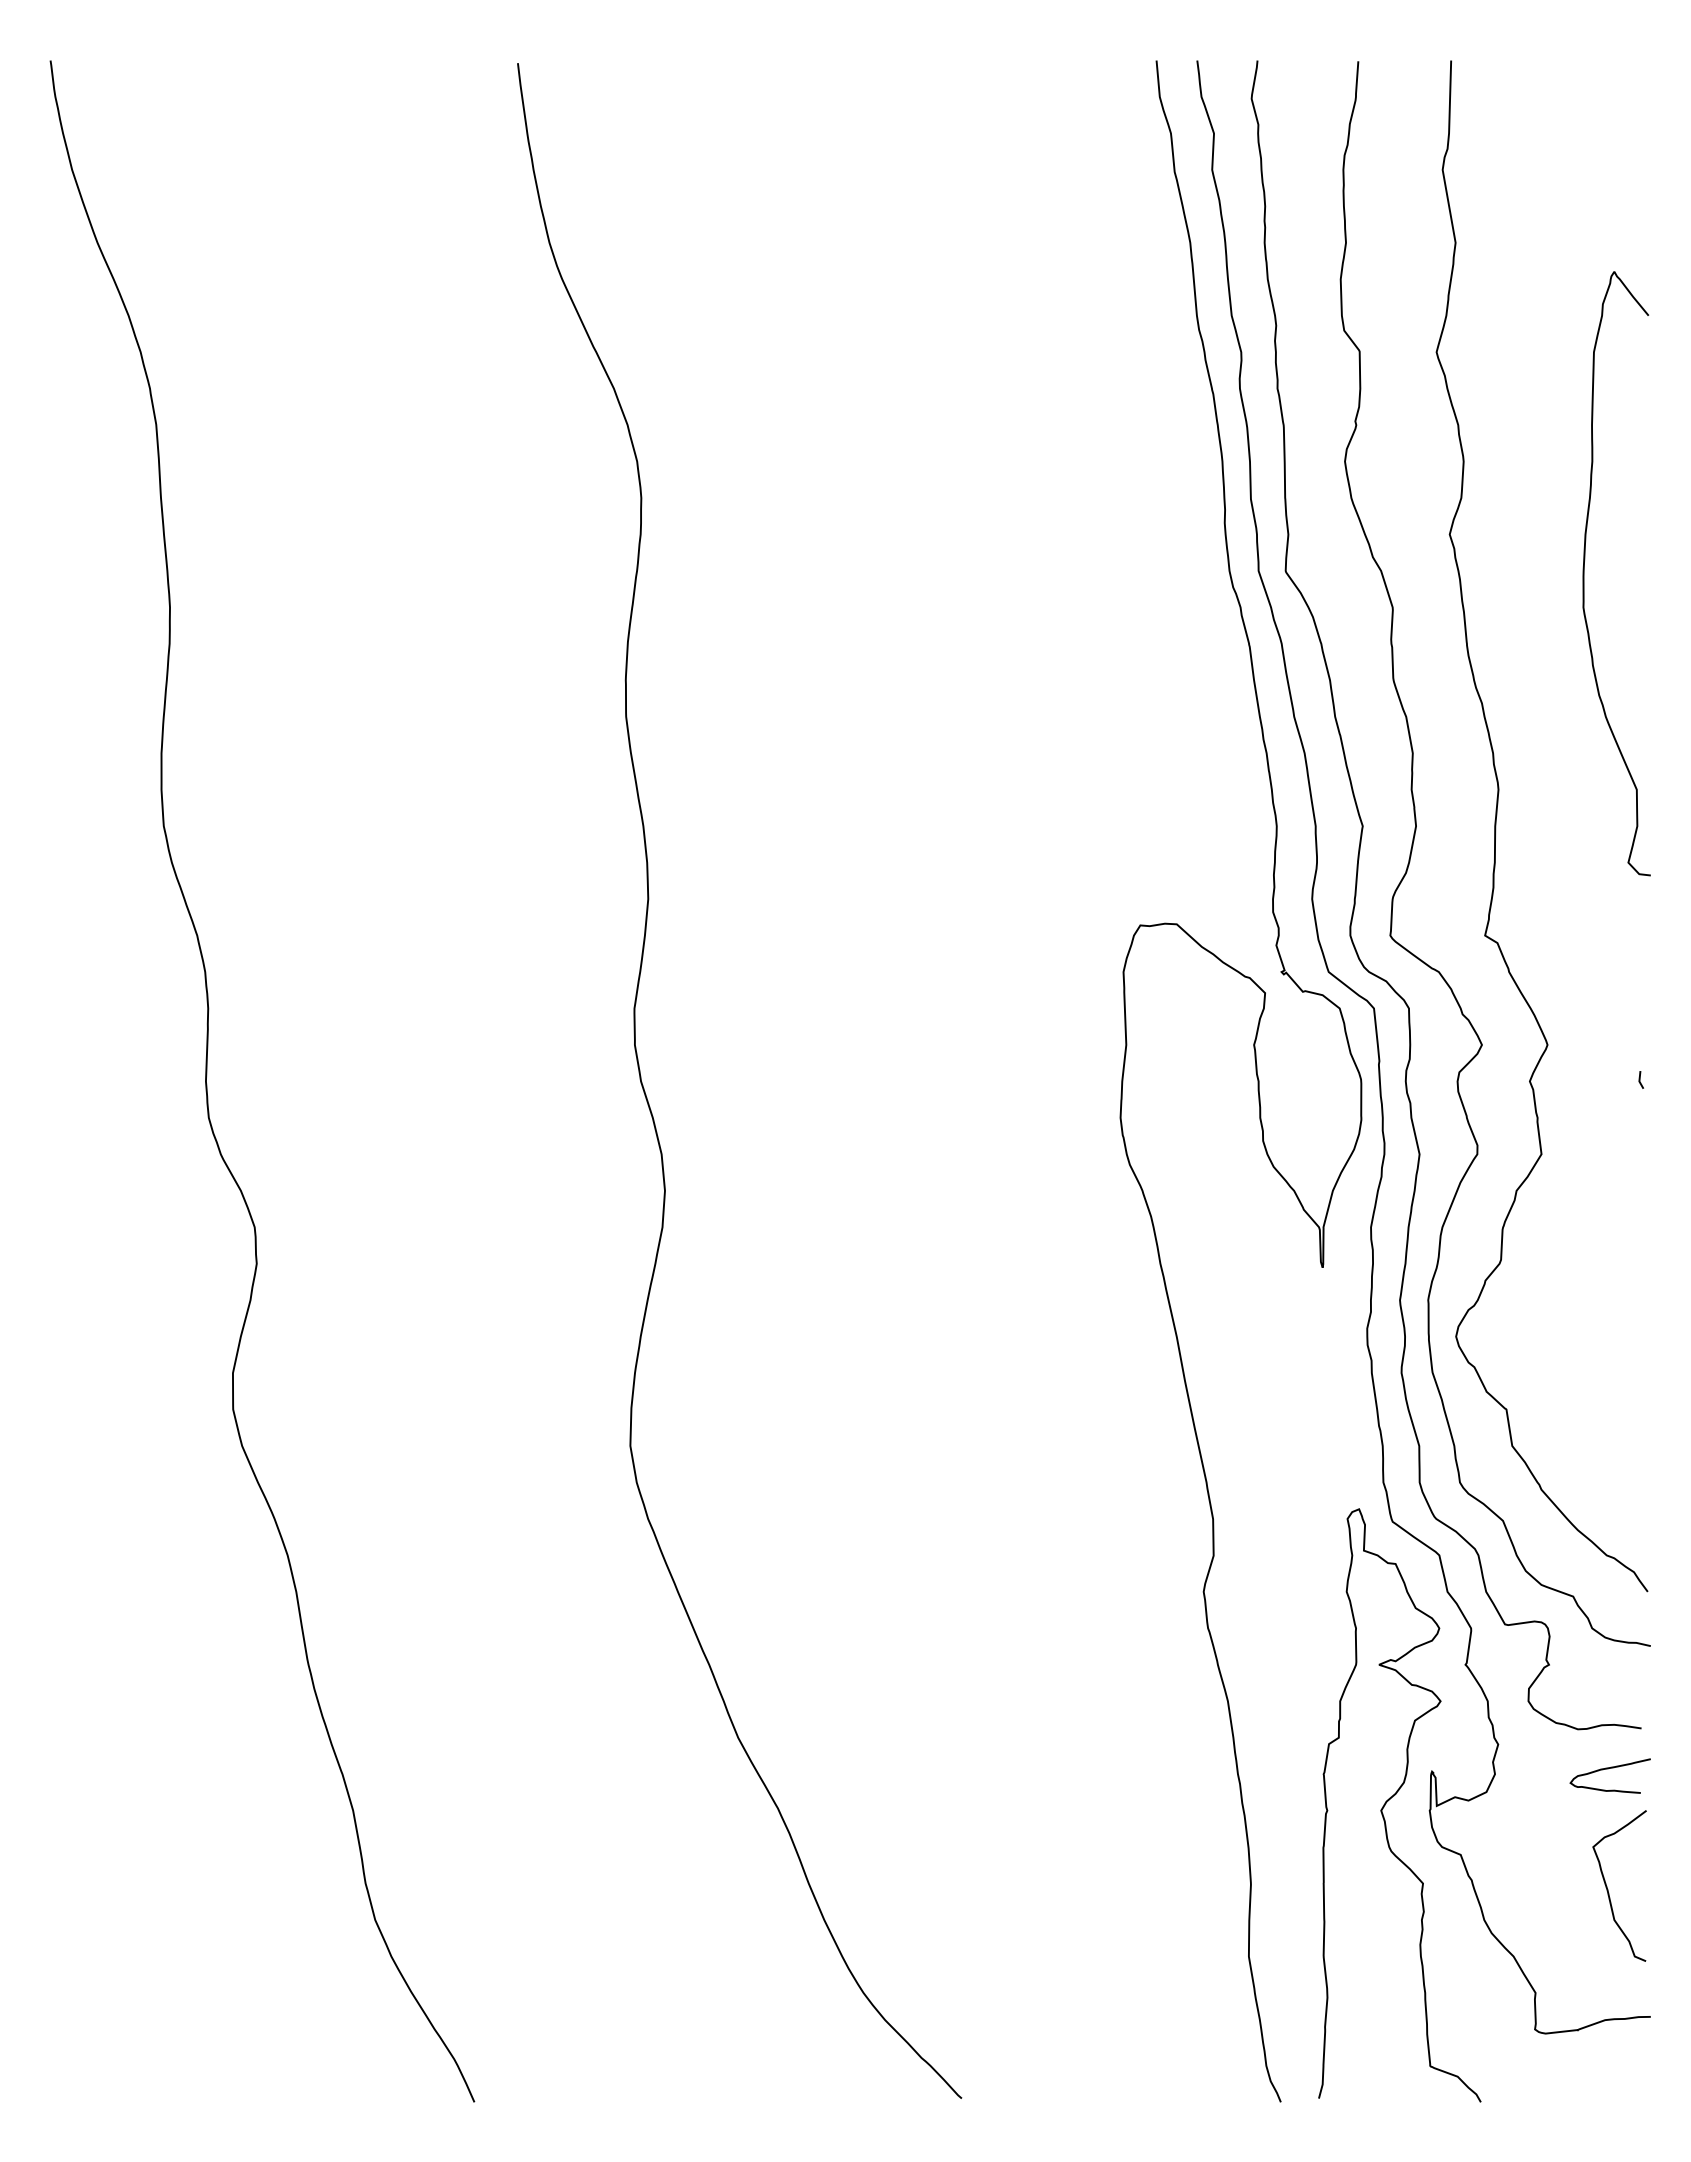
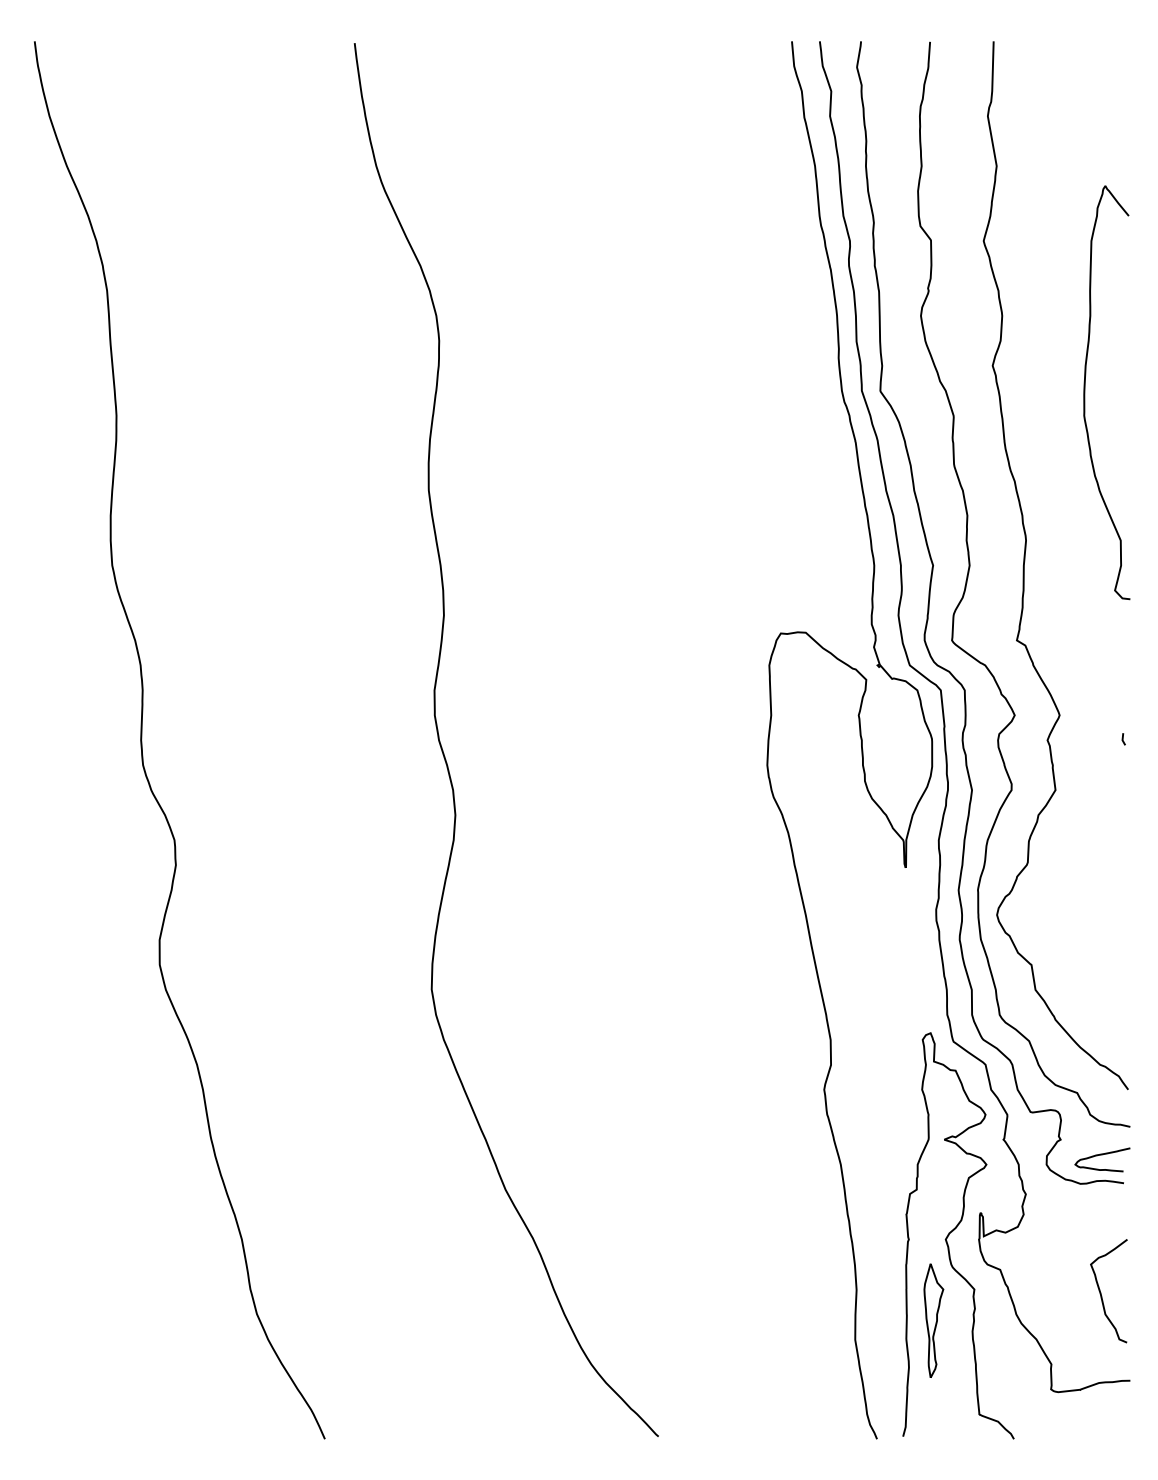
curve: (1610, 1769) -> (1102, 1155), moved
part: (1363, 1928) -> (933, 1320), added

